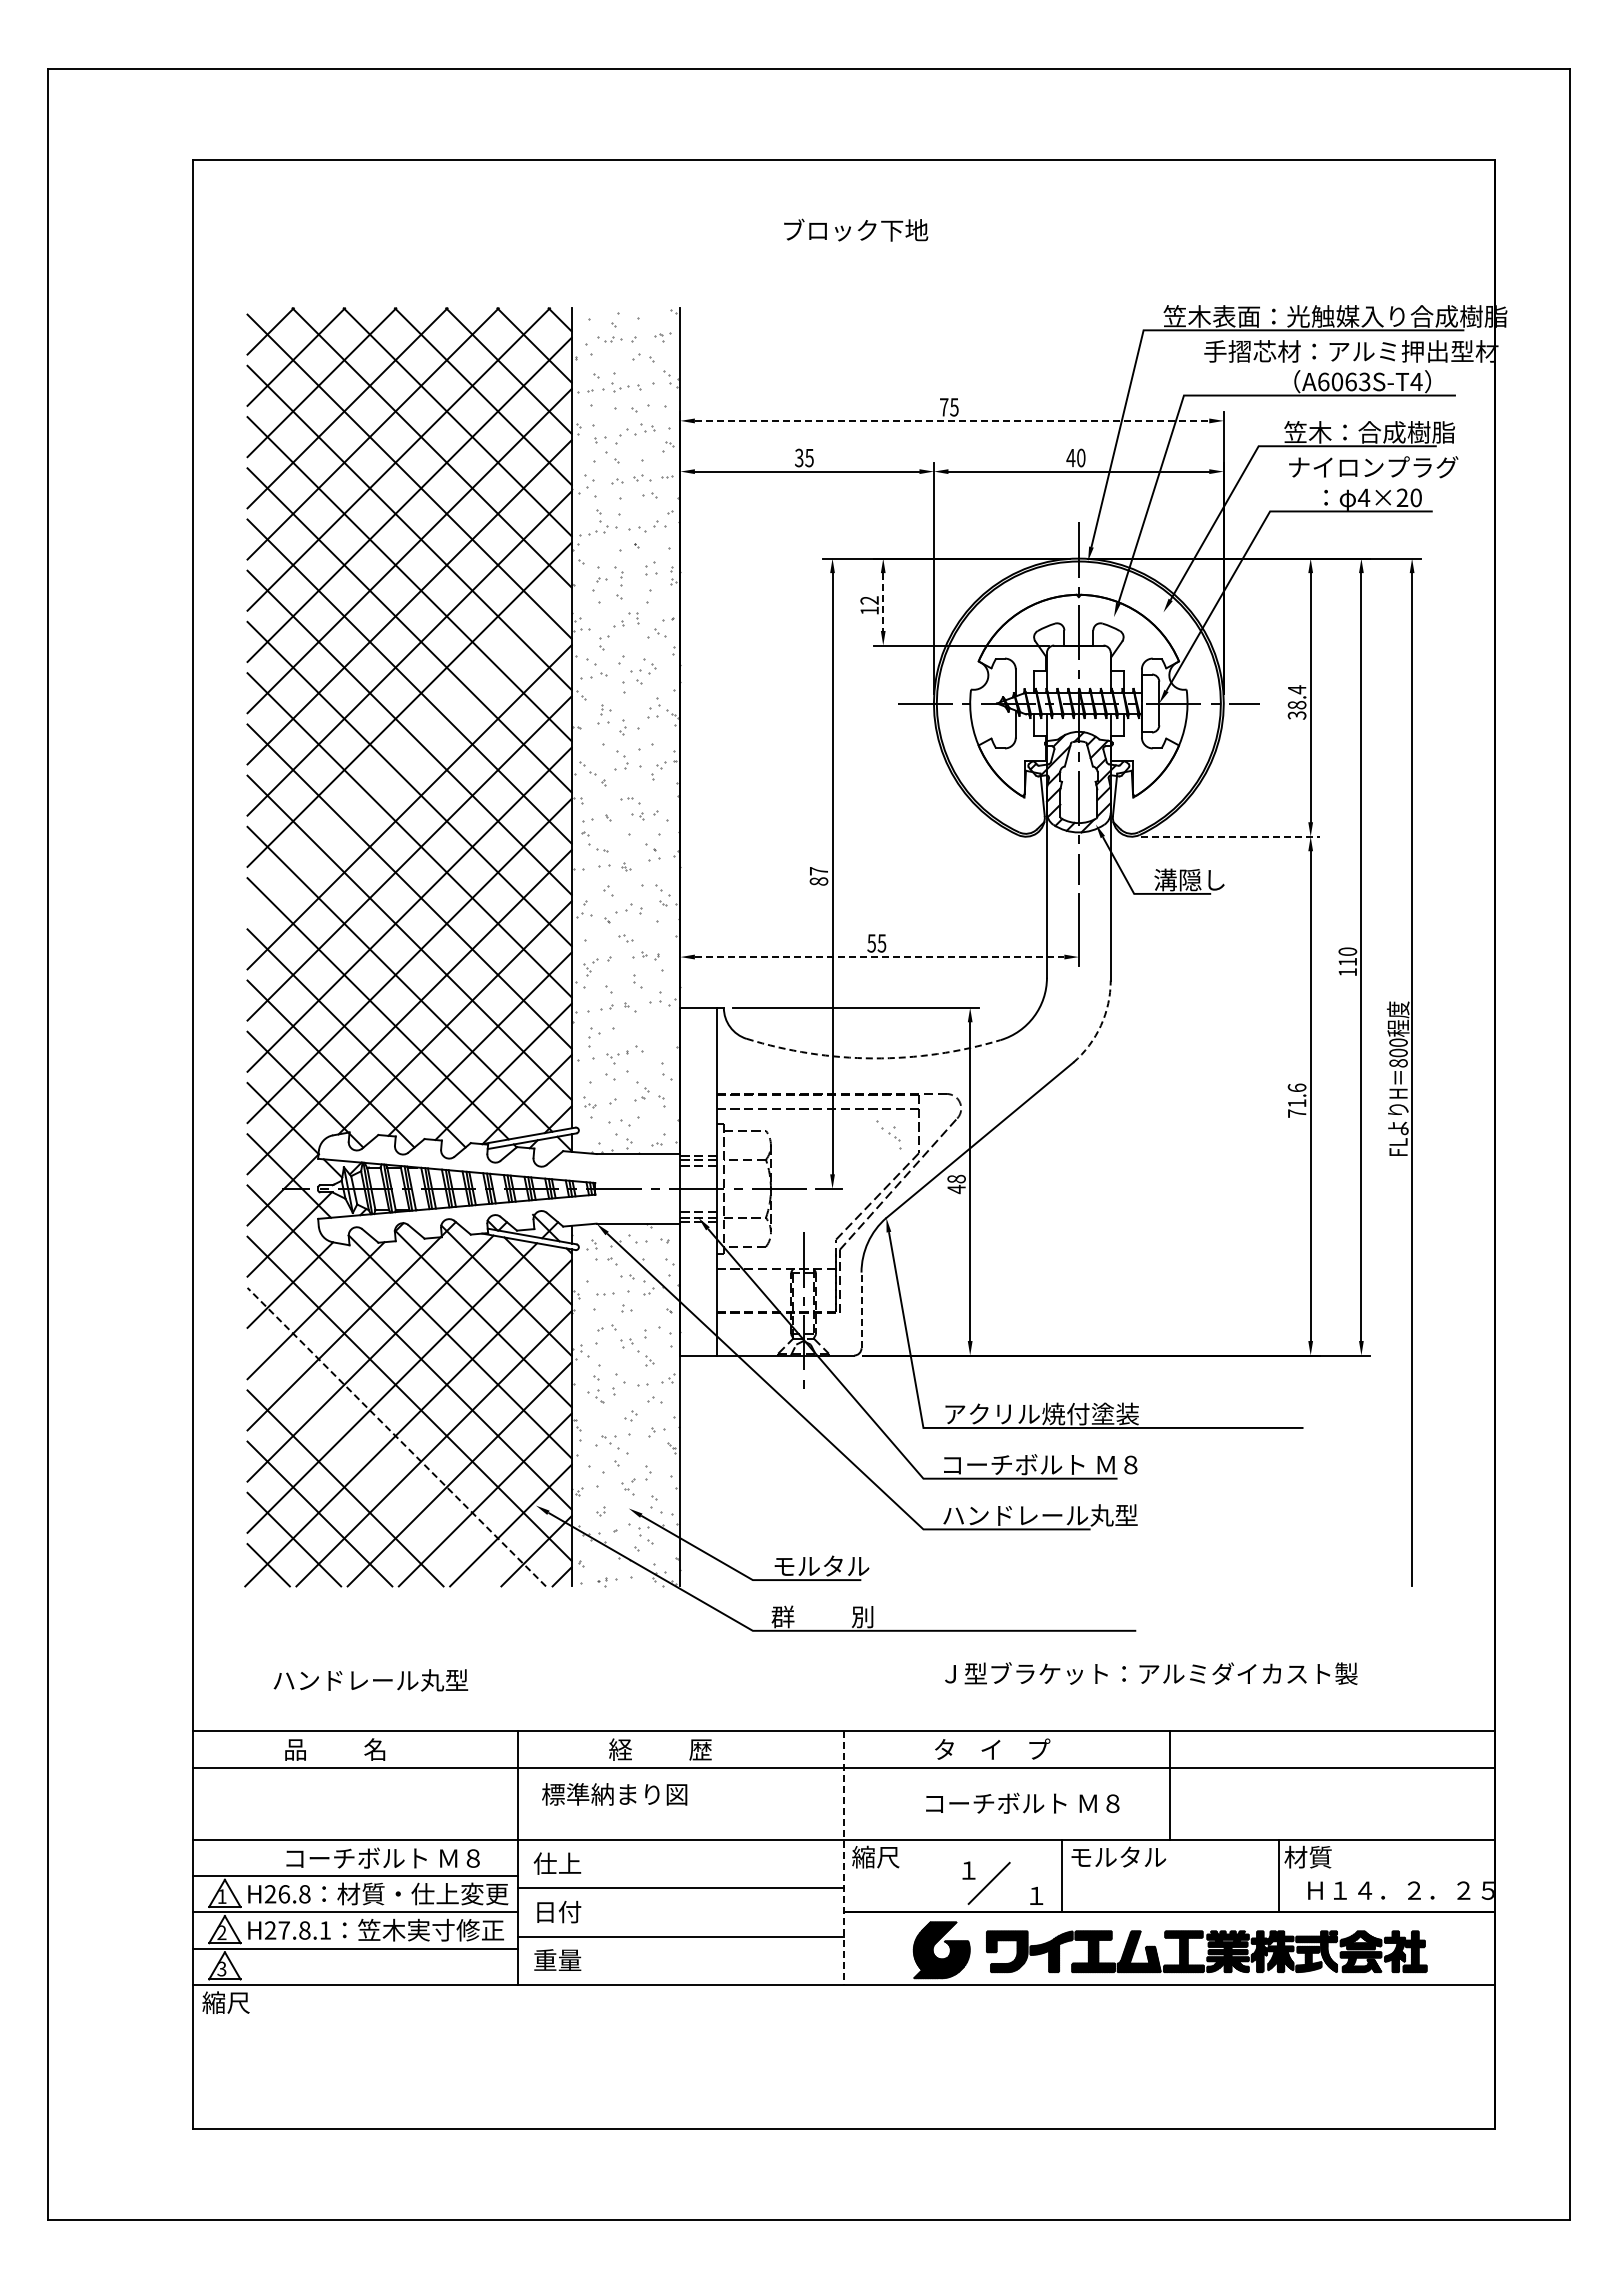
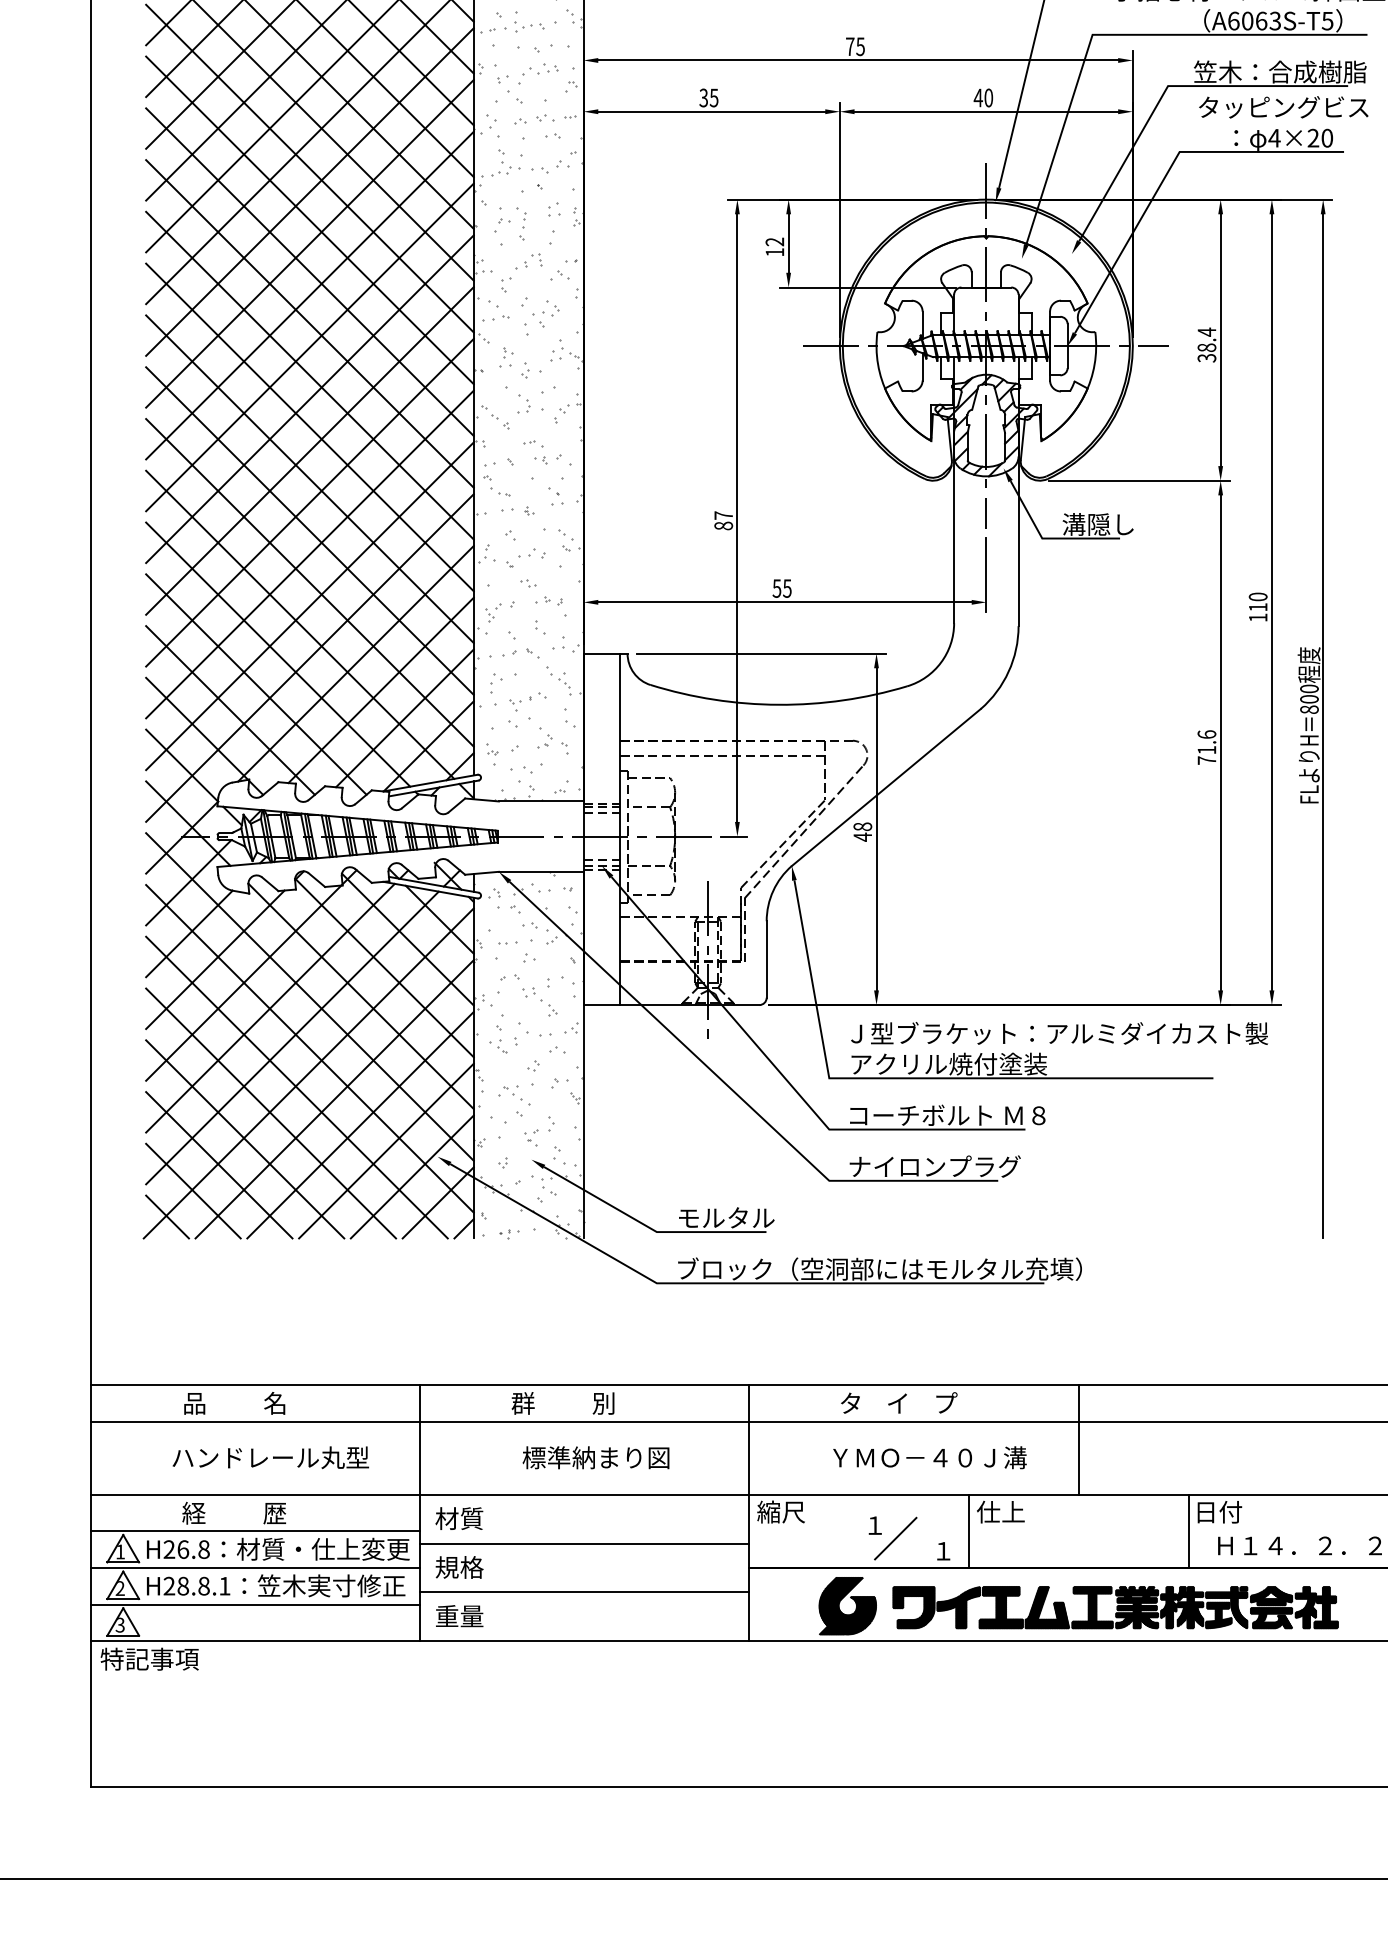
text: (1416, 382) -> (1327, 21), A6063S-T4 -> A6063S-T5
line: (952, 420) -> (858, 60), dashed -> solid
text: (1373, 467) -> (1284, 107), ナイロンプラグ -> タッピングビス
line: (883, 602) -> (788, 243), dashed -> solid
line: (409, 755) -> (309, 398), added
line: (1230, 836) -> (1139, 480), dashed -> solid
line: (879, 957) -> (784, 602), dashed -> solid
arc: (1100, 1025) -> (1008, 671), dashed -> solid
arc: (873, 1058) -> (778, 704), dashed -> solid
part: (888, 1134) -> (558, 680), moved
line: (861, 1310) -> (766, 959), dashed -> solid
line: (396, 1436) -> (296, 1086), dashed -> solid
line: (370, 1462) -> (270, 1113), added
text: (1040, 1515) -> (947, 1166), ハンドレール丸型 -> ナイロンプラグ
text: (972, 1616) -> (878, 1268), 群          別 -> ブロック（空洞部にはモルタル充填）
text: (1151, 1673) -> (1059, 1033), moved
text: (370, 1680) -> (270, 1457), moved
text: (660, 1749) -> (563, 1403), 経          歴 -> 群          別
text: (614, 1794) -> (595, 1457), moved
text: (1022, 1803) -> (929, 1457), コーチボルト Ｍ８ -> ＹＭＯ－４０Ｊ溝
text: (1307, 1856) -> (1217, 1511), 材質 -> 日付
text: (1117, 1857) -> (1025, 1512), モルタル -> 仕上
text: (381, 1858) -> (281, 1513), コーチボルト Ｍ８ -> 経          歴
line: (844, 1858) -> (749, 1513), dashed -> solid
text: (557, 1863) -> (459, 1518), 仕上 -> 材質
text: (557, 1911) -> (459, 1567), 日付 -> 規格
text: (283, 1930) -> (182, 1586), H27.8.1 -> H28.8.1
text: (250, 2002) -> (149, 1658), 縮尺 -> 特記事項

